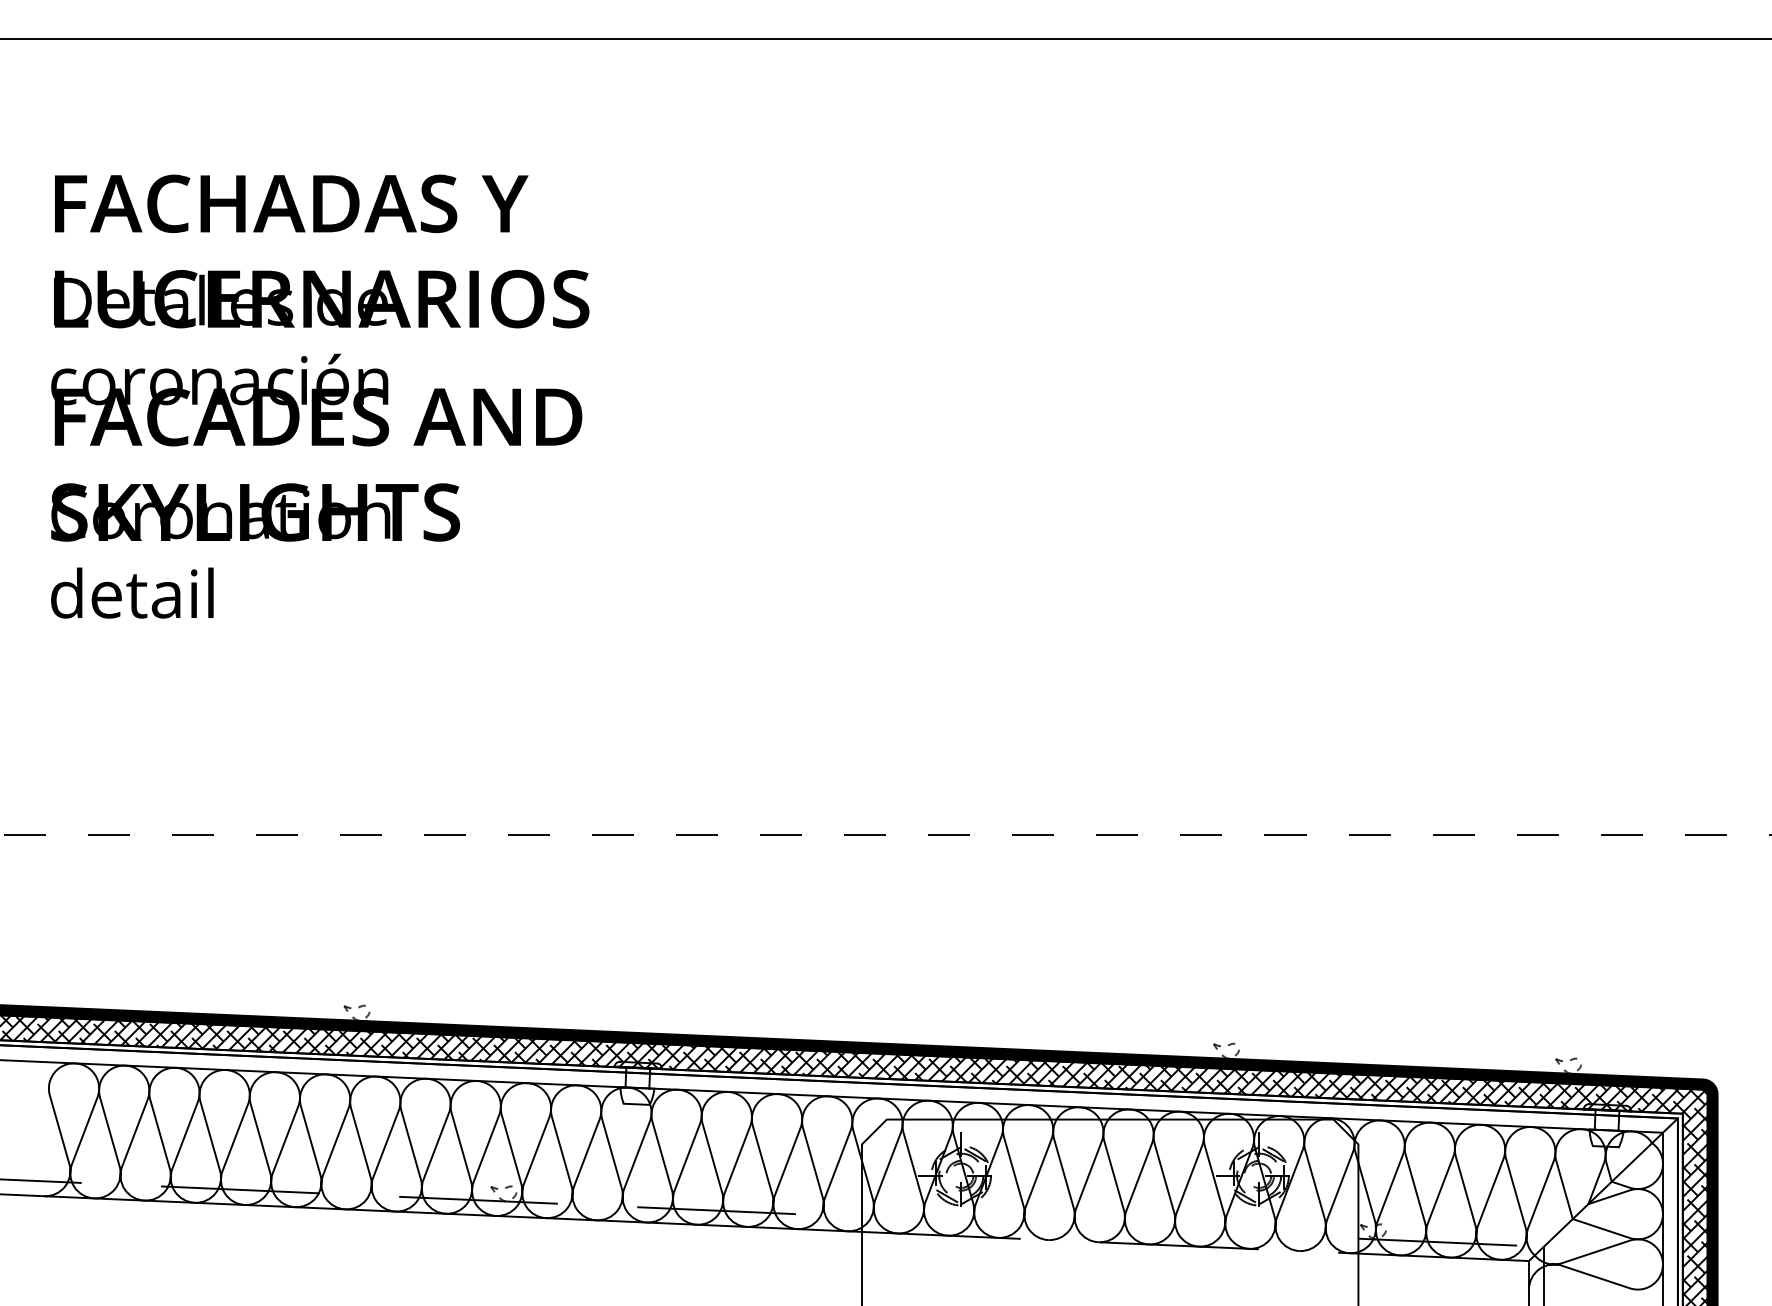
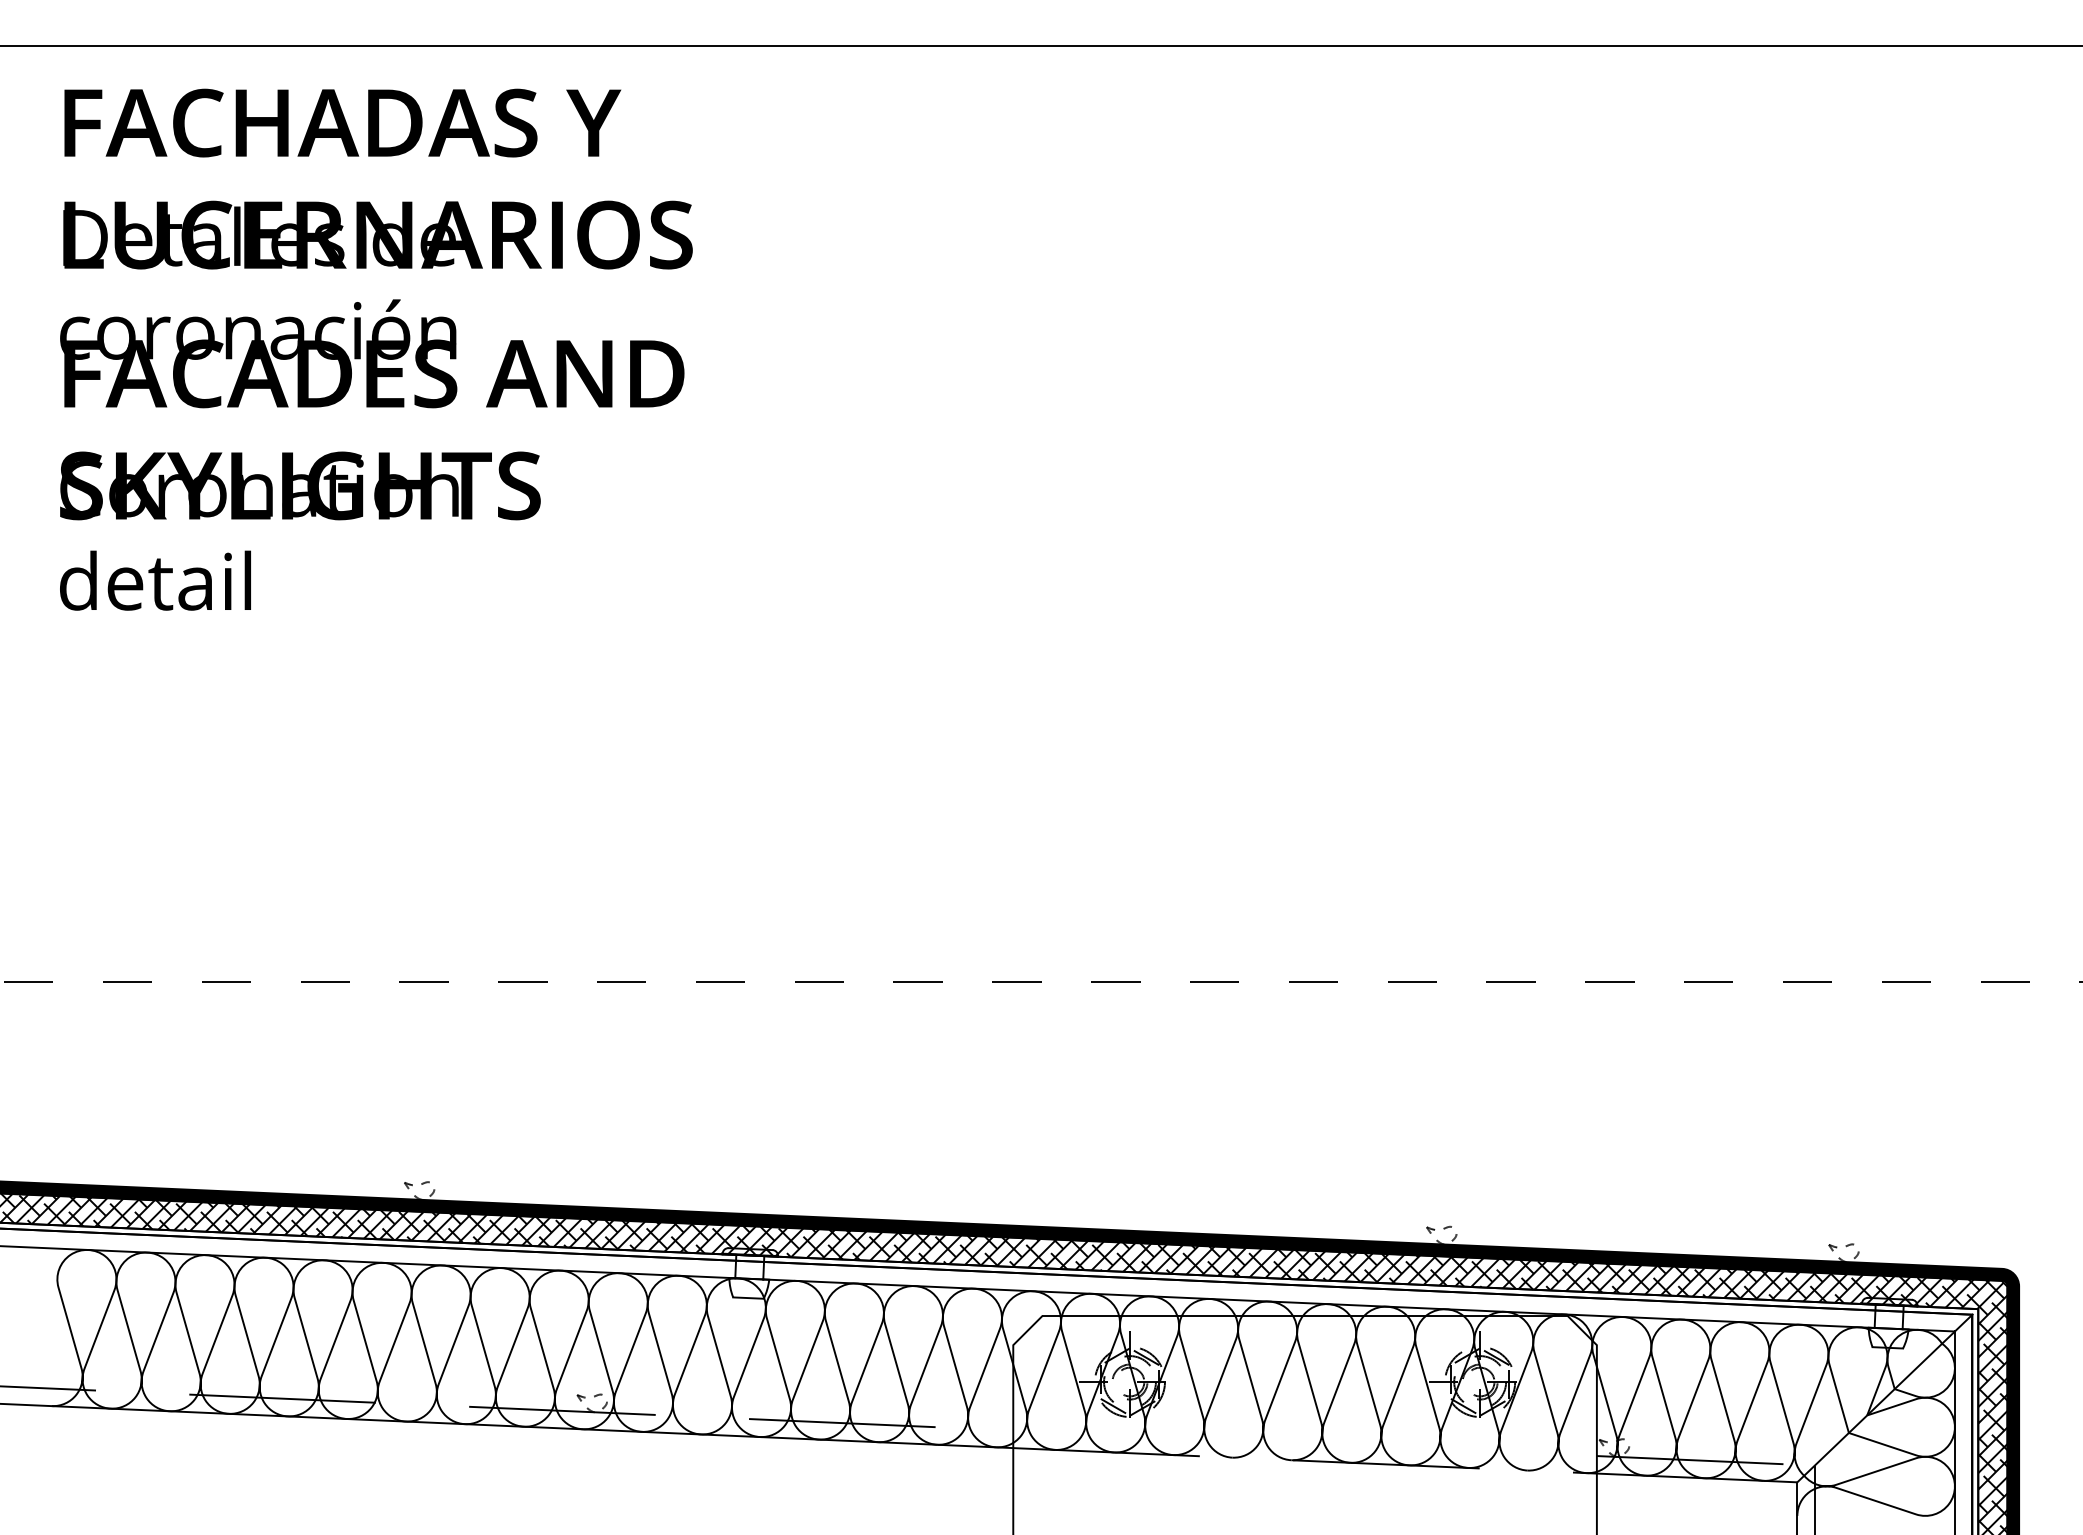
text: (320, 396) -> (376, 349), moved

